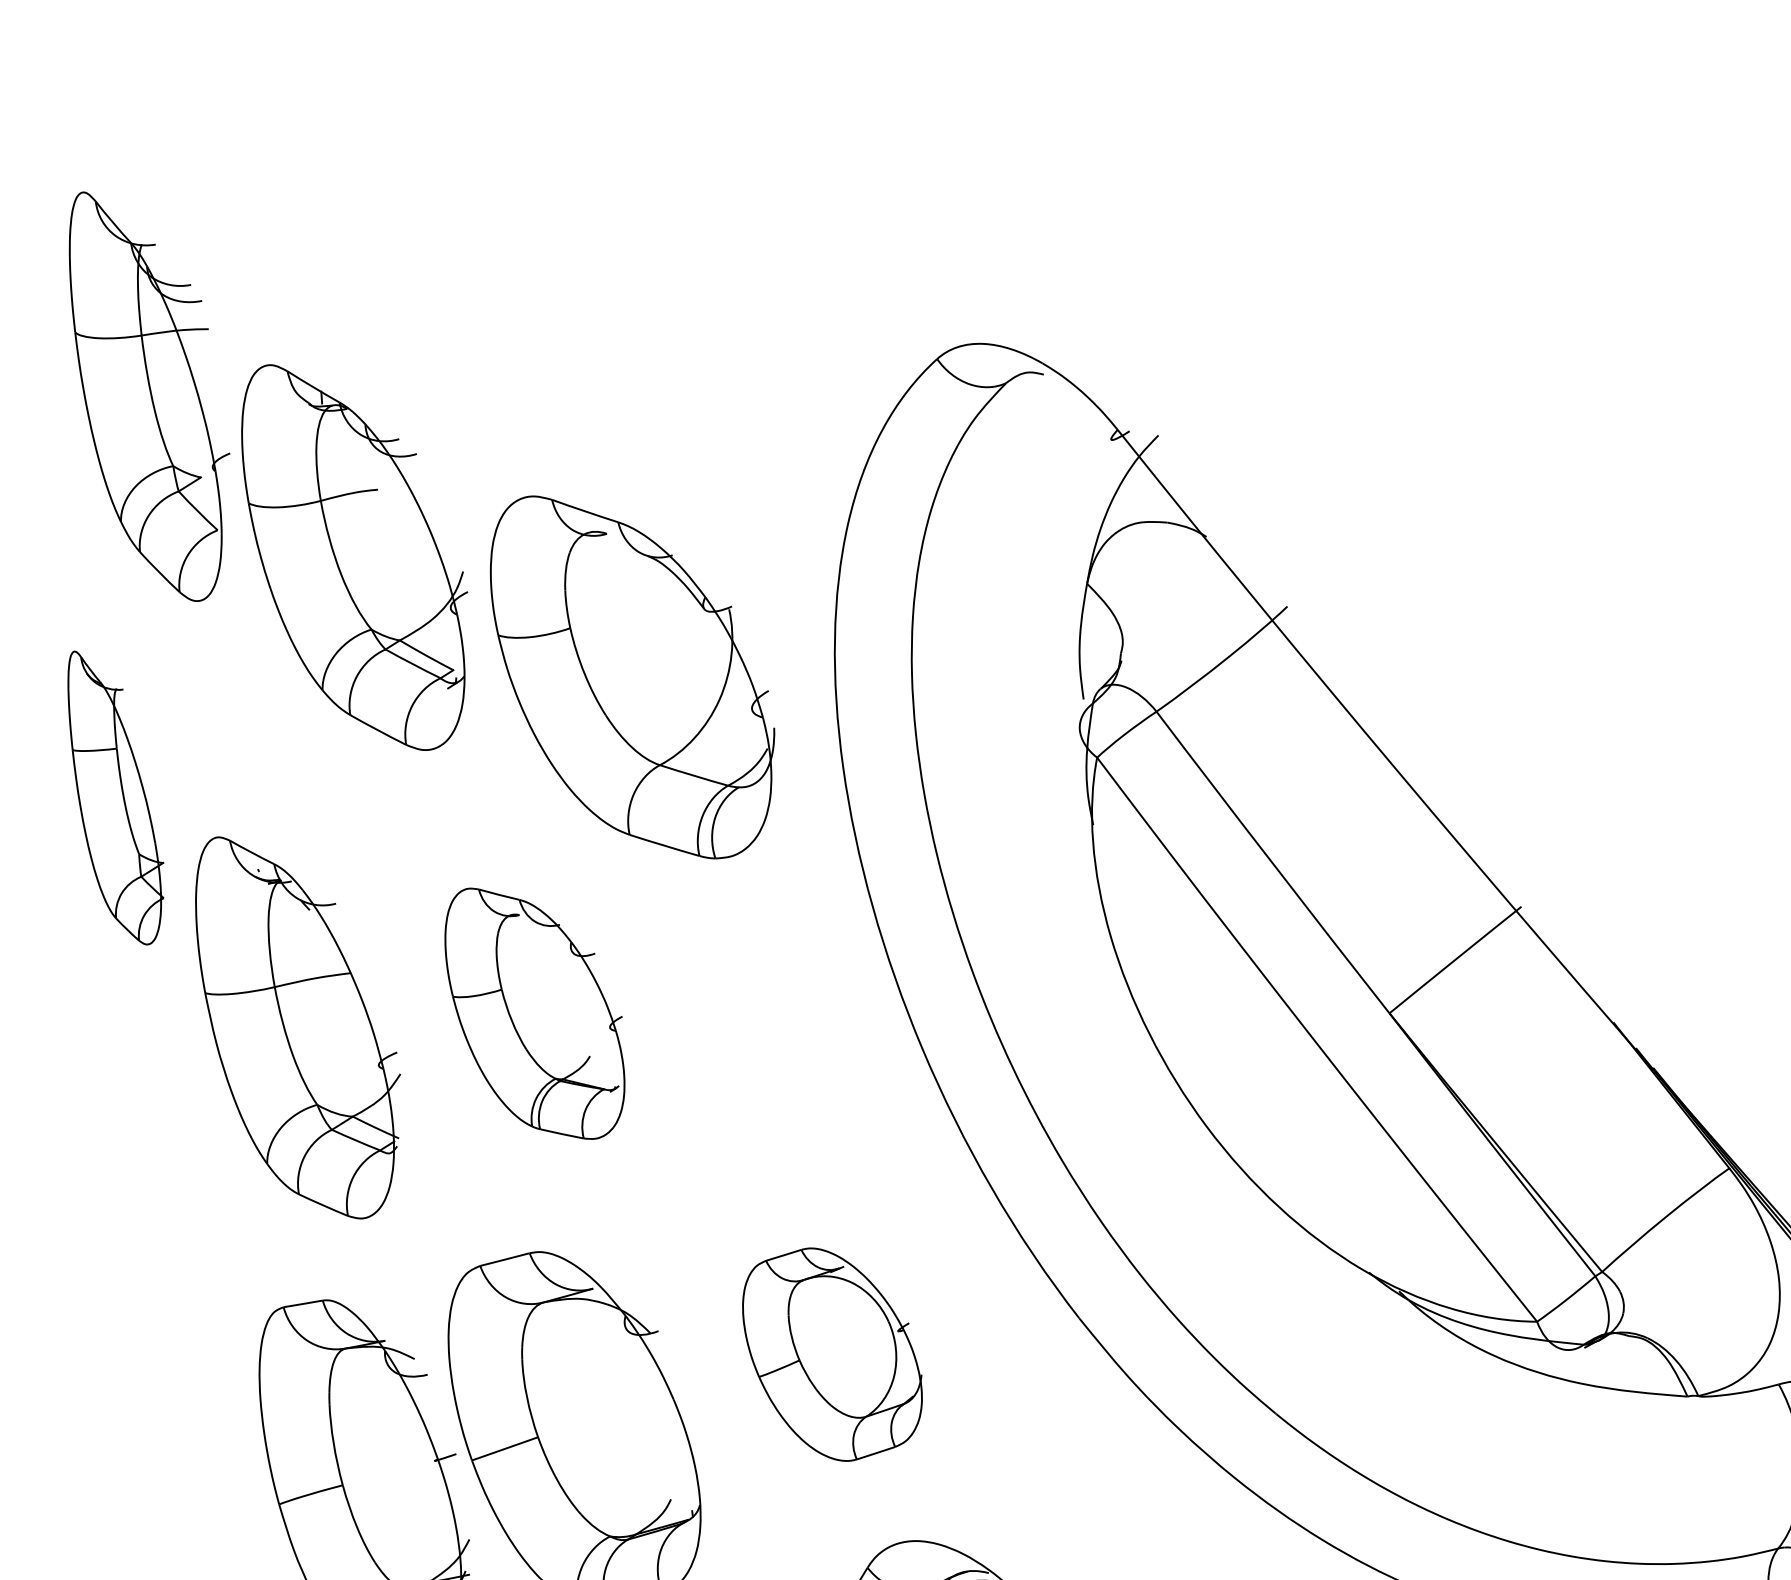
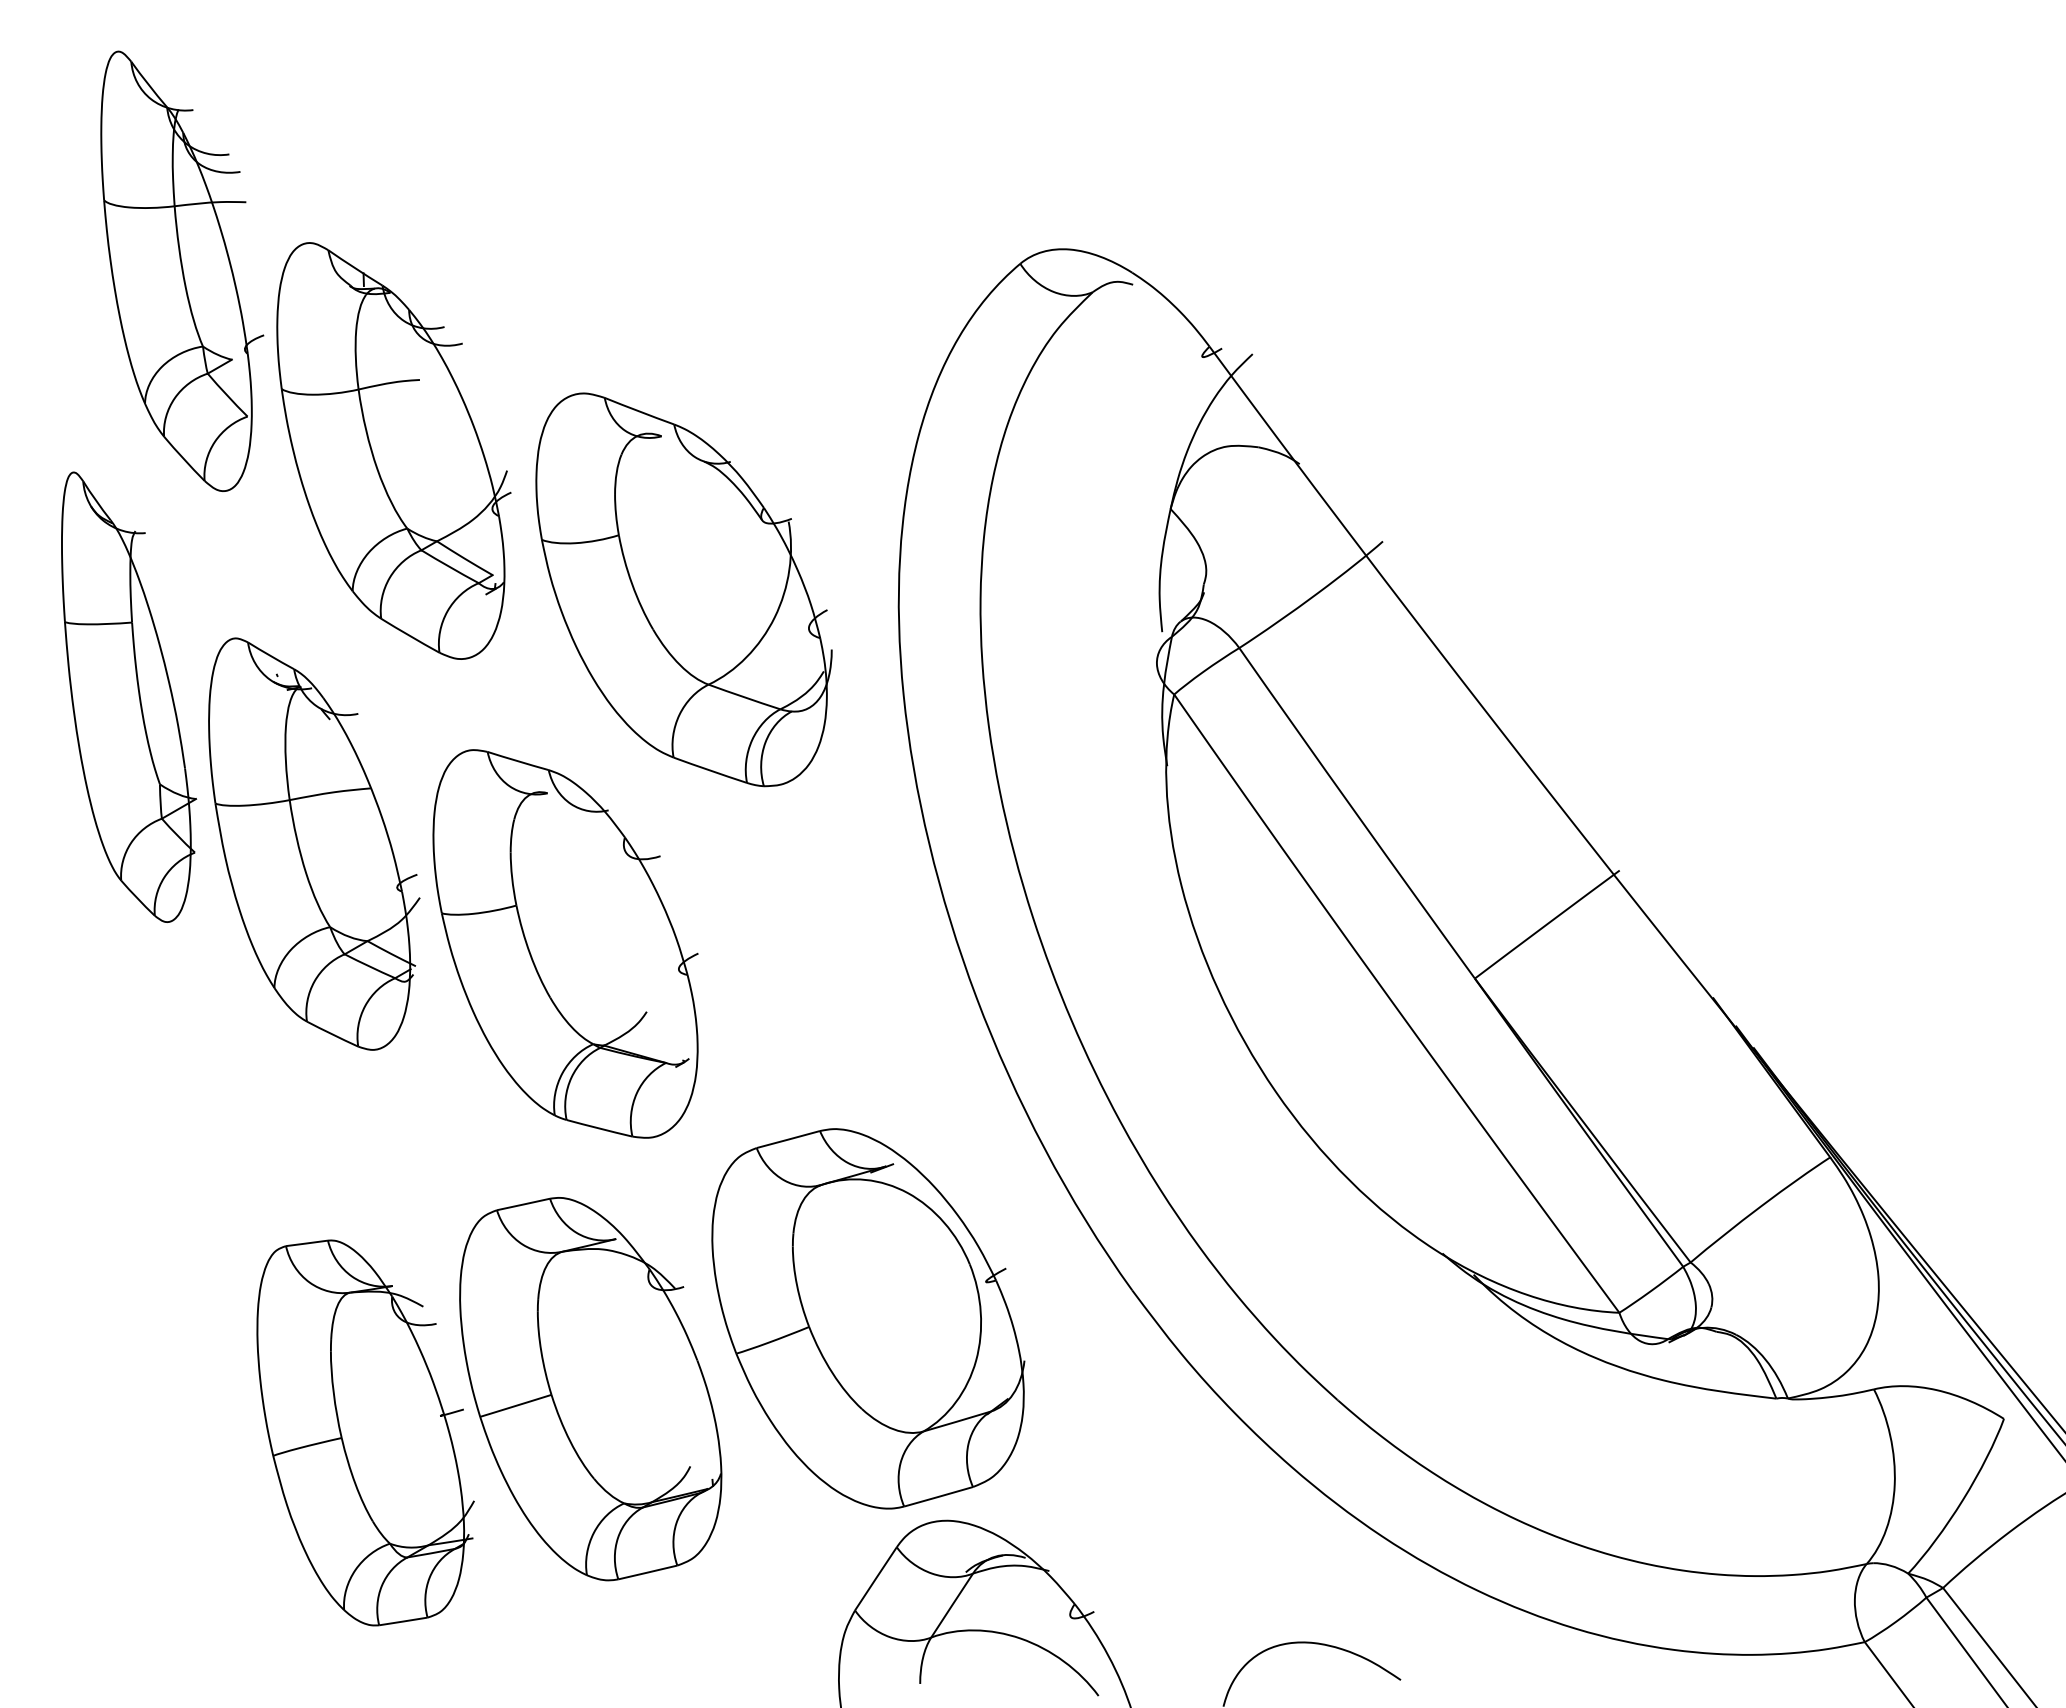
part: (116, 797) -> (129, 696), size x1.43
part: (534, 1013) -> (565, 943), size x1.43
part: (299, 1026) -> (314, 843), moved
part: (832, 1354) -> (868, 1318), size x1.67

